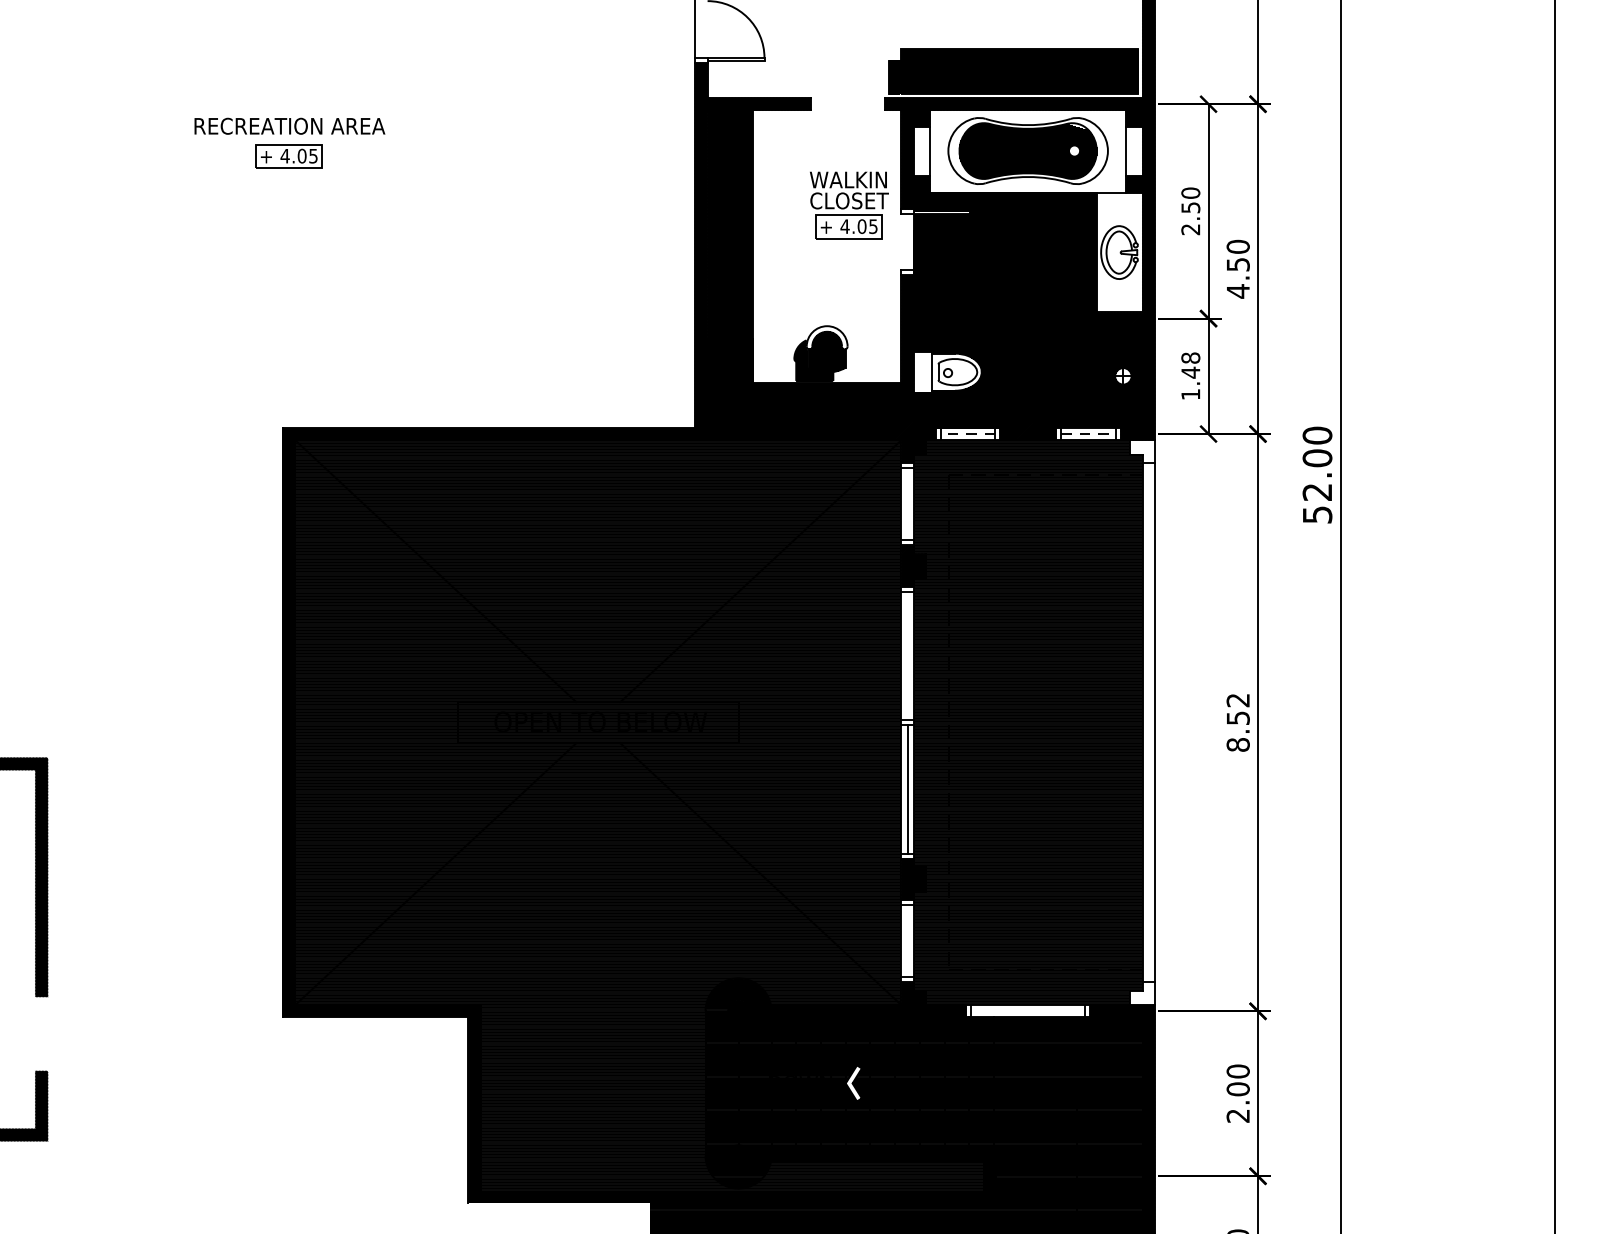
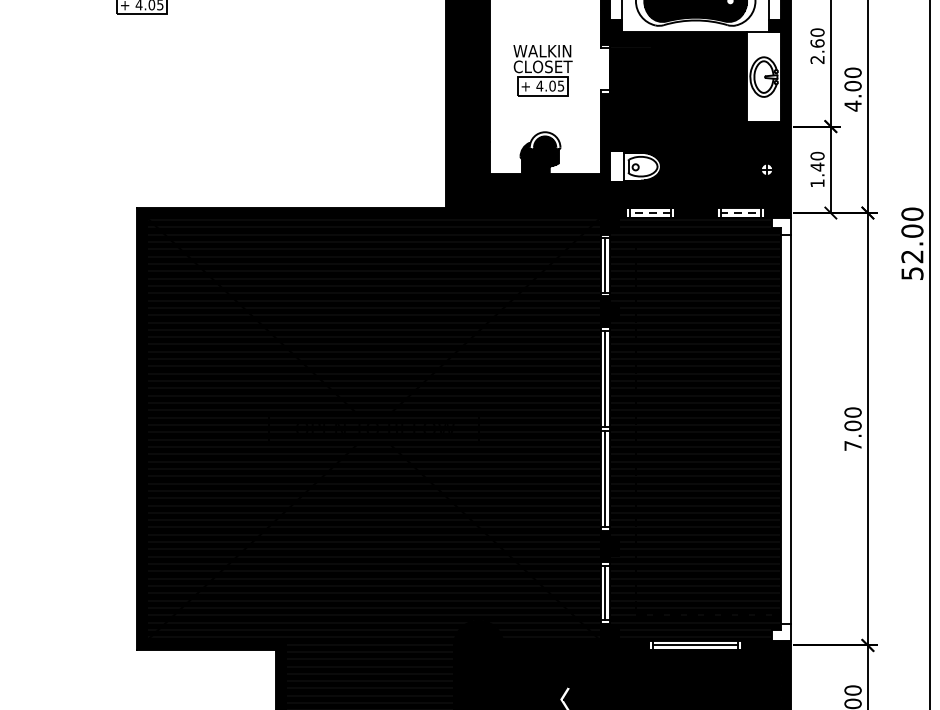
part: (849, 205) -> (543, 70), moved
text: (1190, 207) -> (817, 43), 2.50 -> 2.60
text: (1237, 264) -> (852, 86), 4.50 -> 4.00
text: (1190, 357) -> (817, 155), 1.48 -> 1.40
line: (907, 503) -> (605, 265), added
line: (907, 655) -> (605, 378), added
text: (1237, 722) -> (852, 429), 8.52 -> 7.00
line: (907, 940) -> (605, 592), added
line: (1028, 1011) -> (695, 645), added

